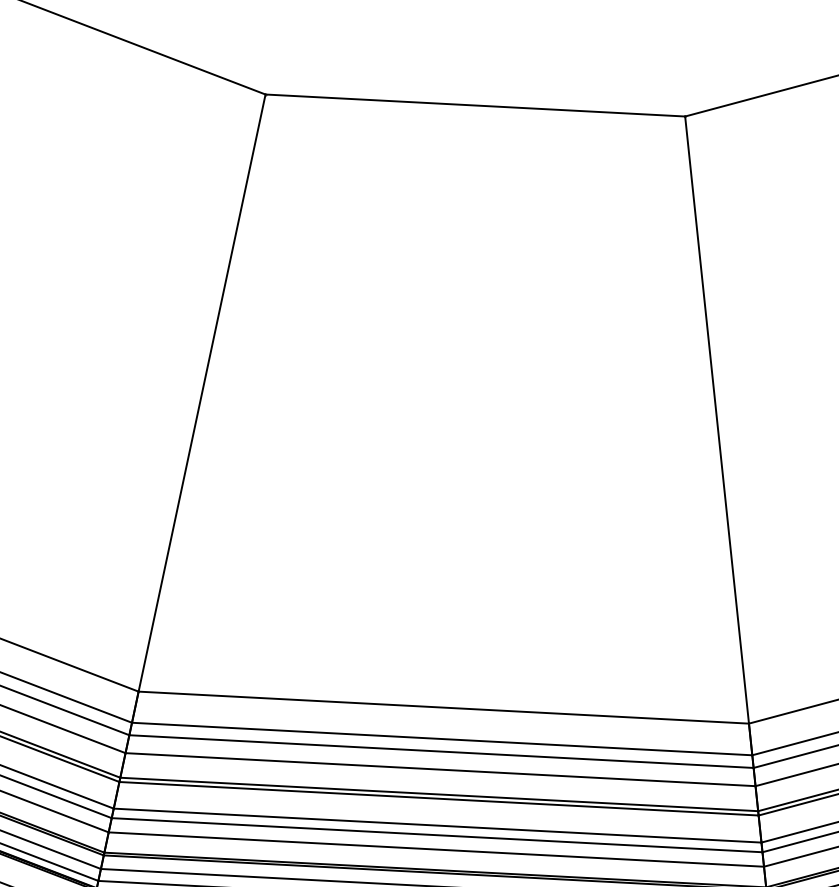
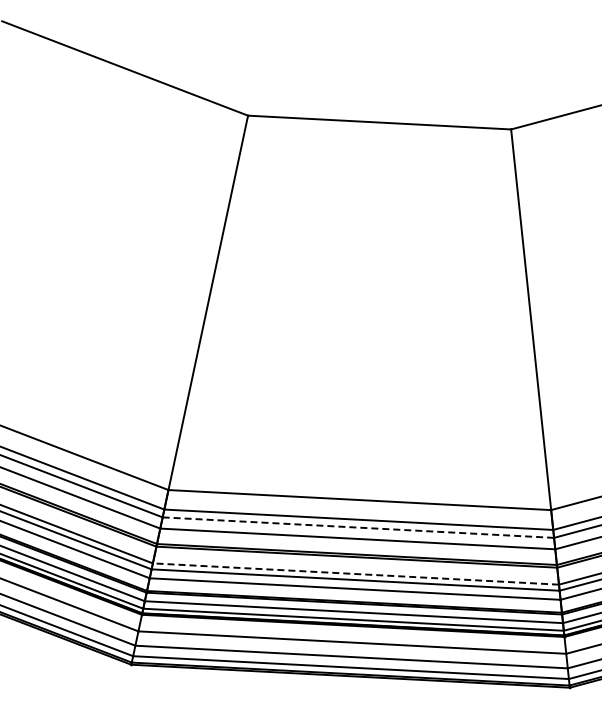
line: (441, 751) -> (358, 527), solid -> dashed
line: (436, 826) -> (355, 574), solid -> dashed

